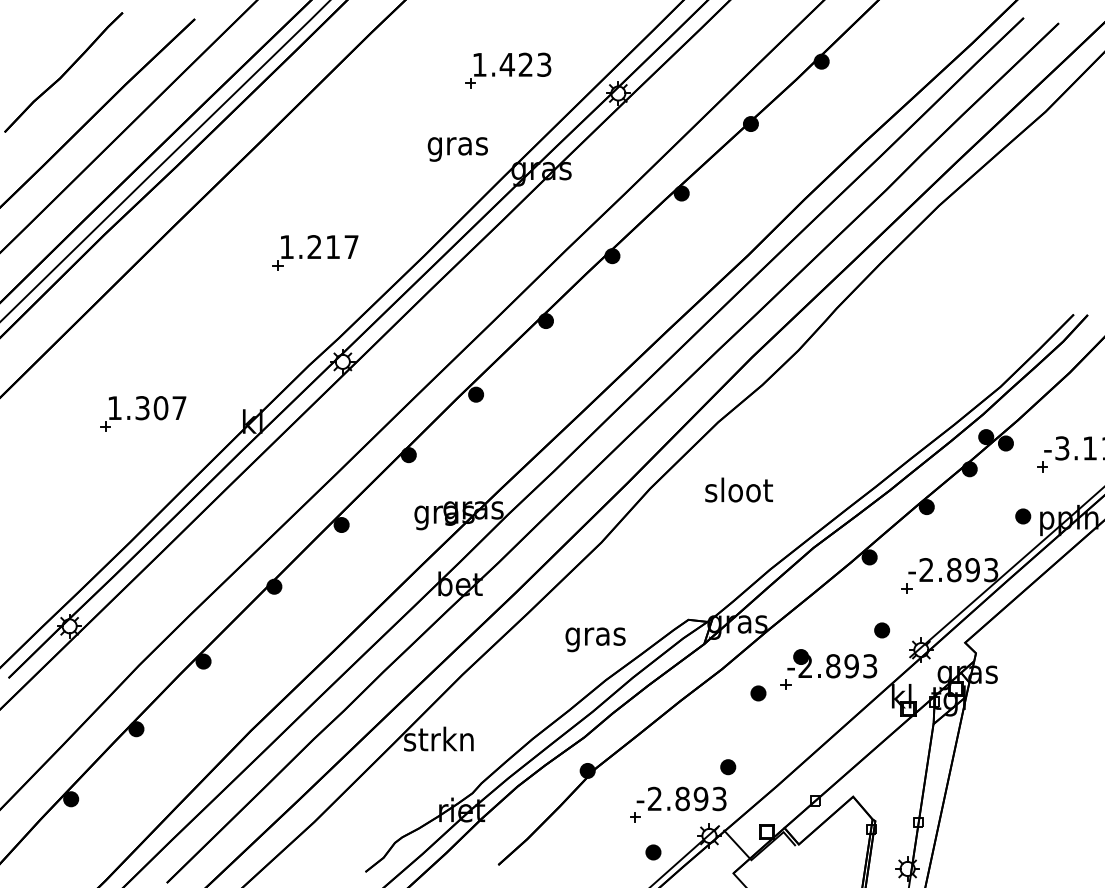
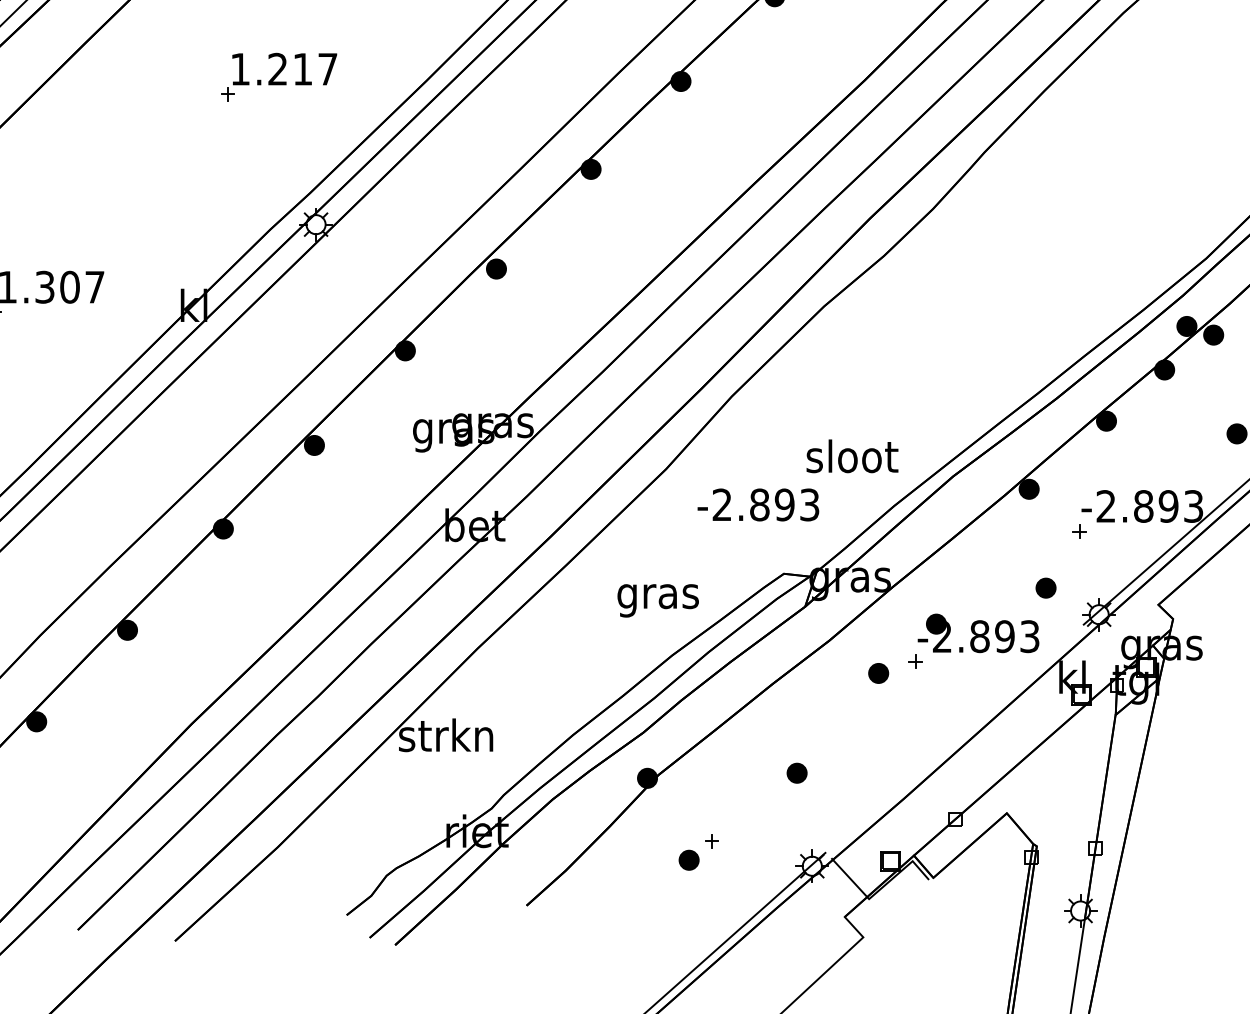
text: (738, 489) -> (851, 455), moved
part: (728, 767) -> (797, 773), moved
text: (681, 798) -> (758, 504), moved
part: (653, 852) -> (689, 860), moved

